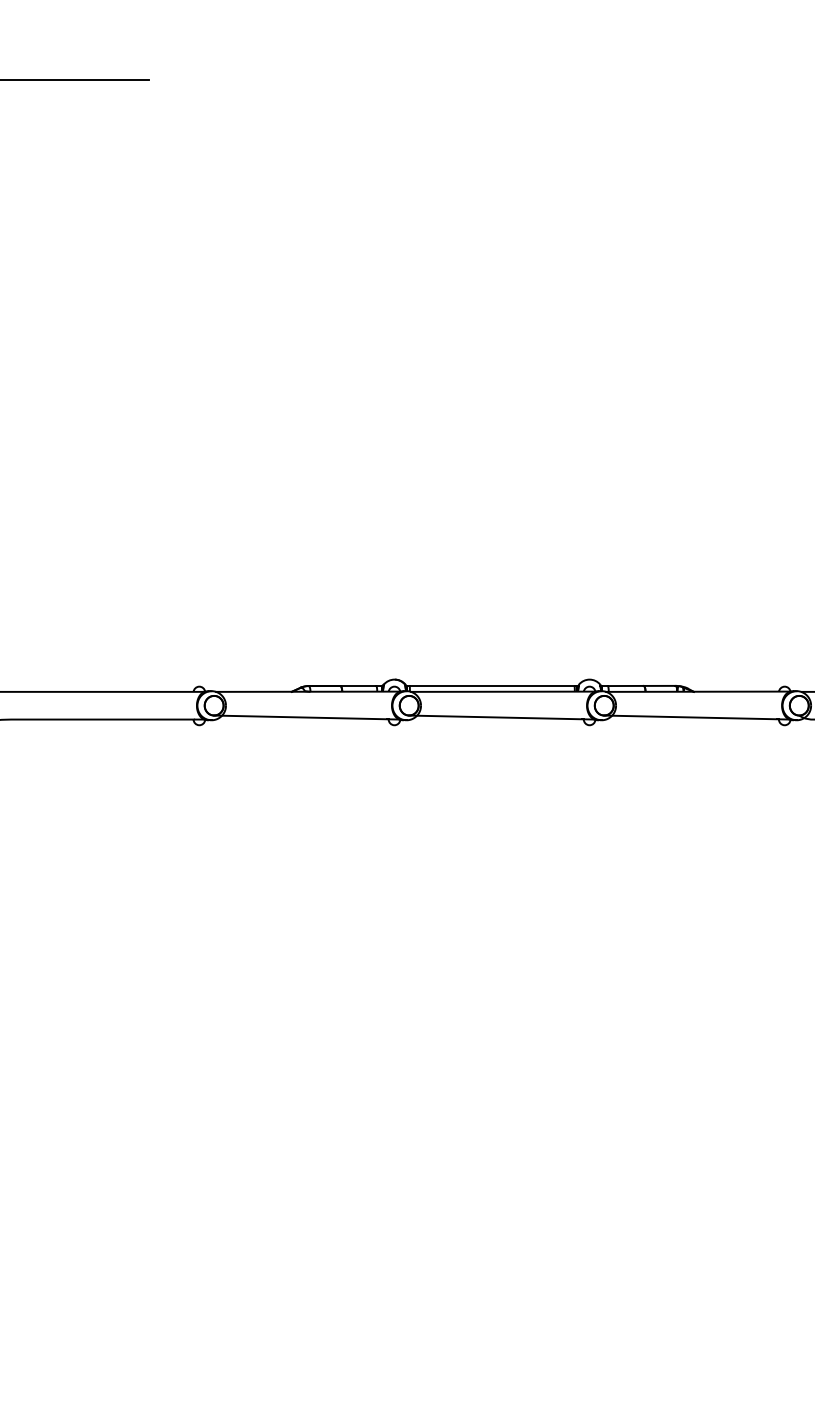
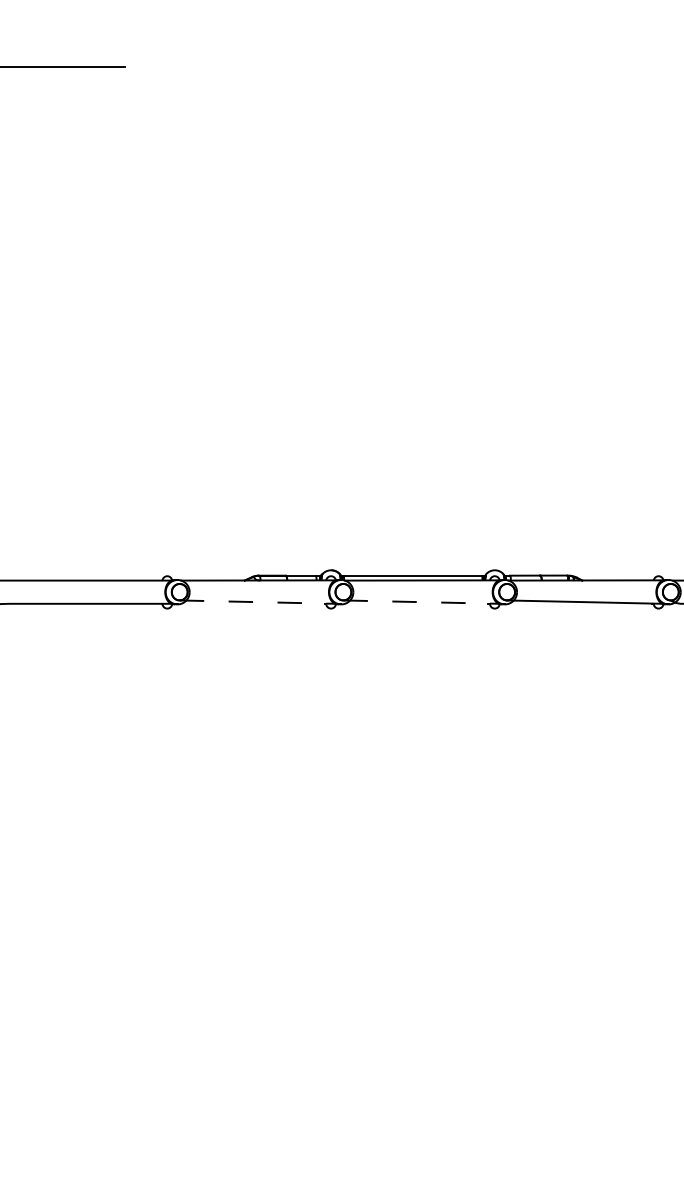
line: (306, 717) -> (257, 602), solid -> dashed
line: (502, 717) -> (421, 602), solid -> dashed

